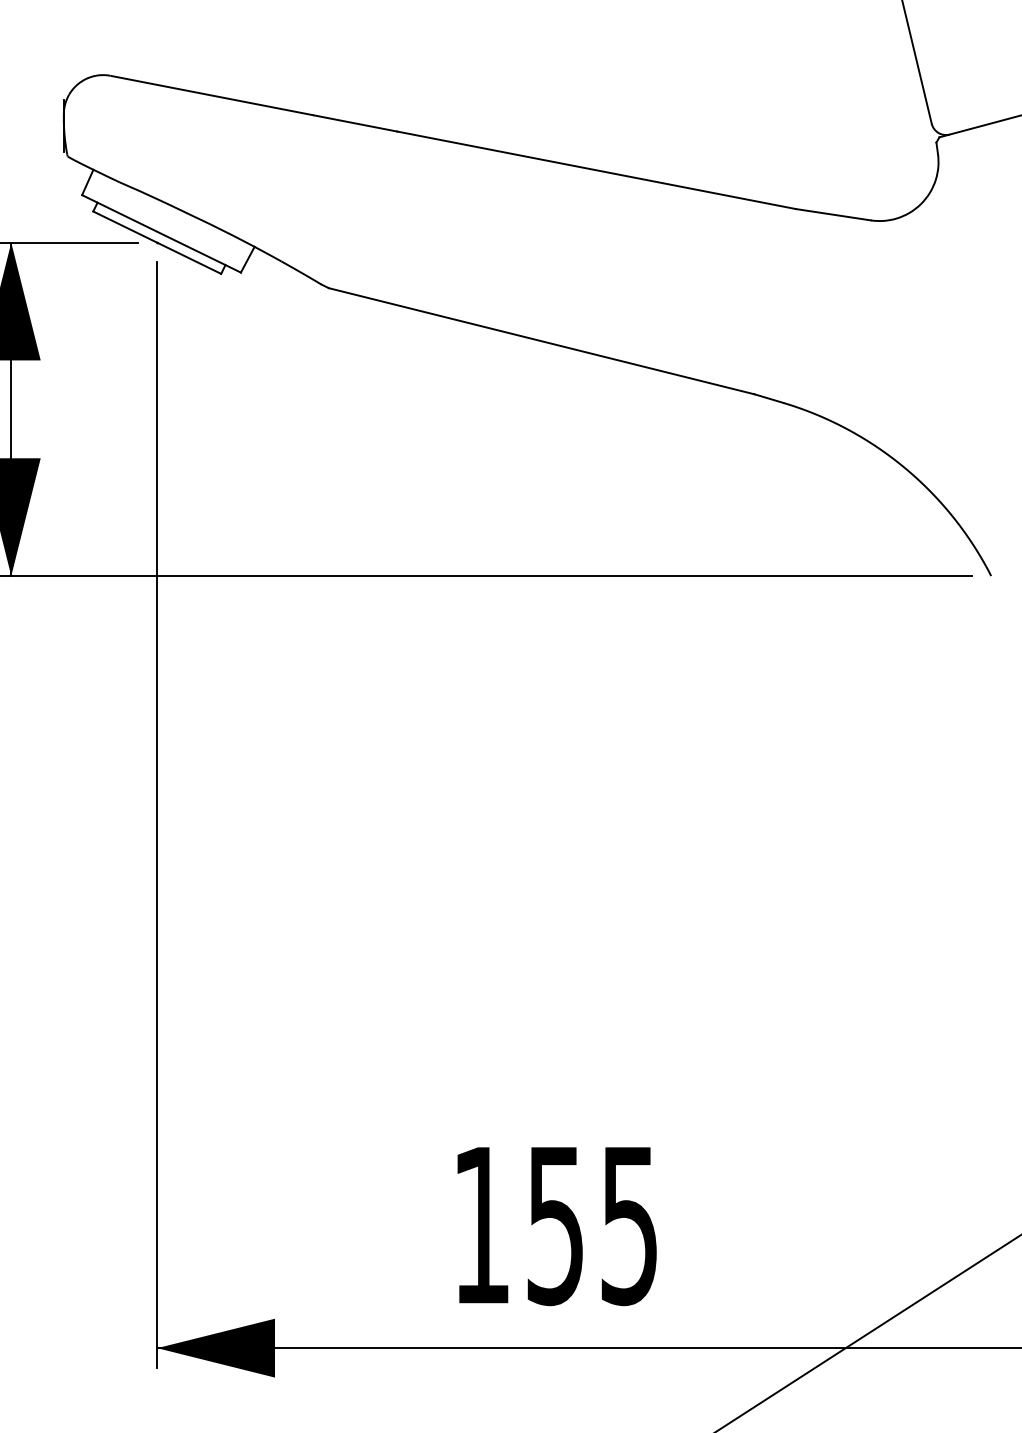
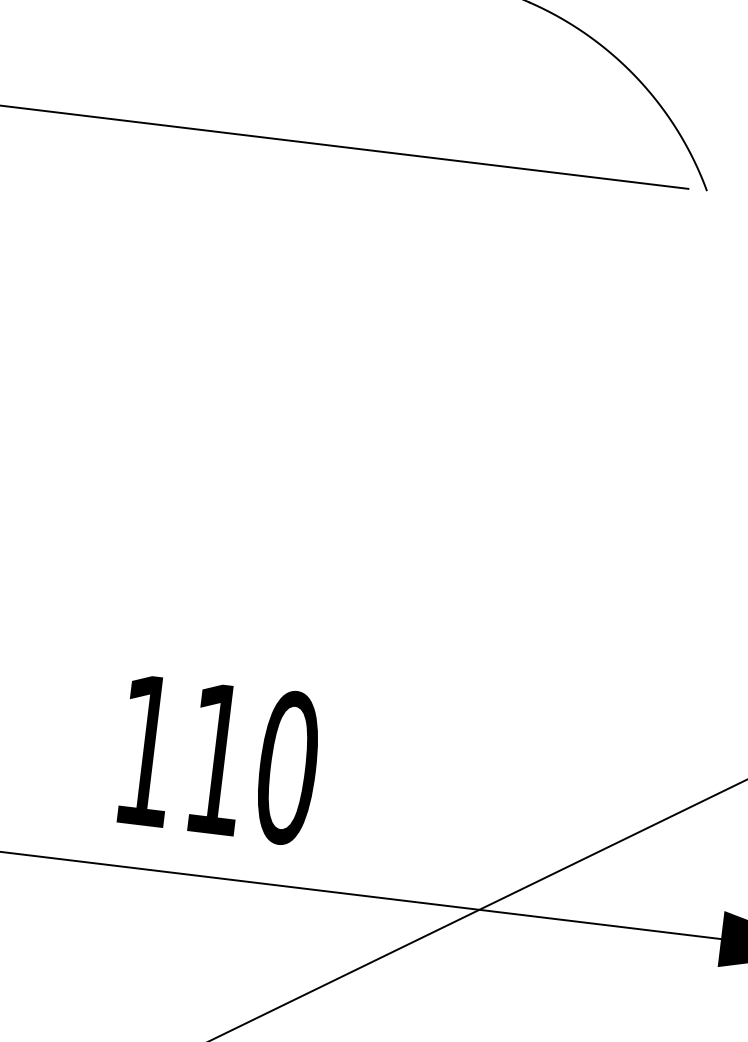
text: (593, 1225) -> (253, 763), 155 -> 110

